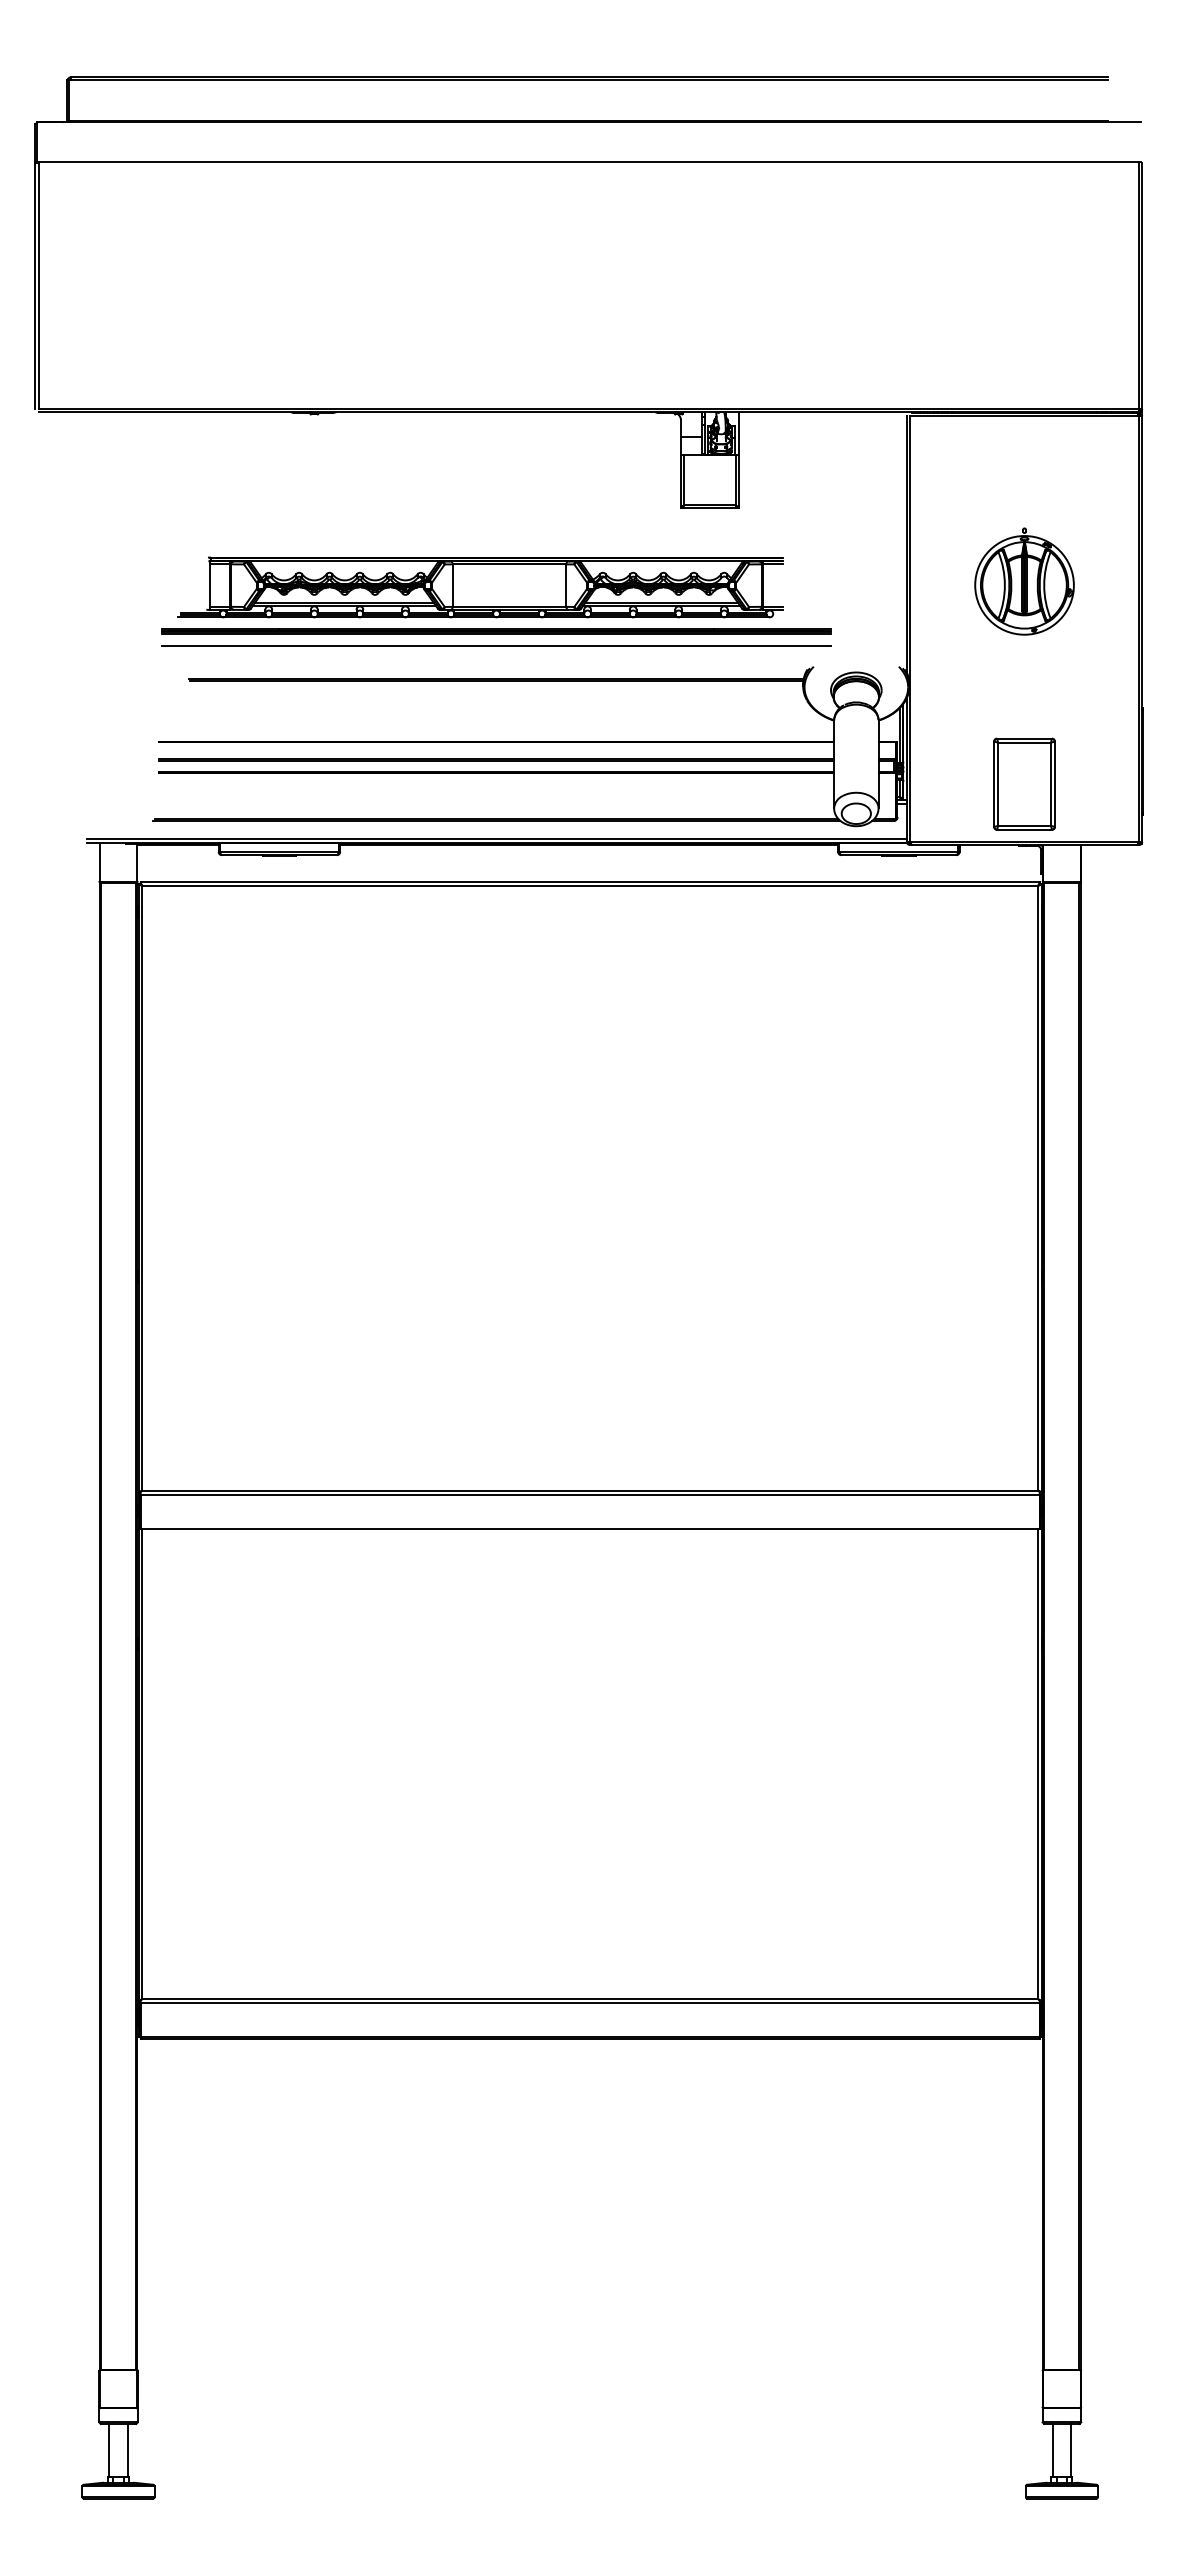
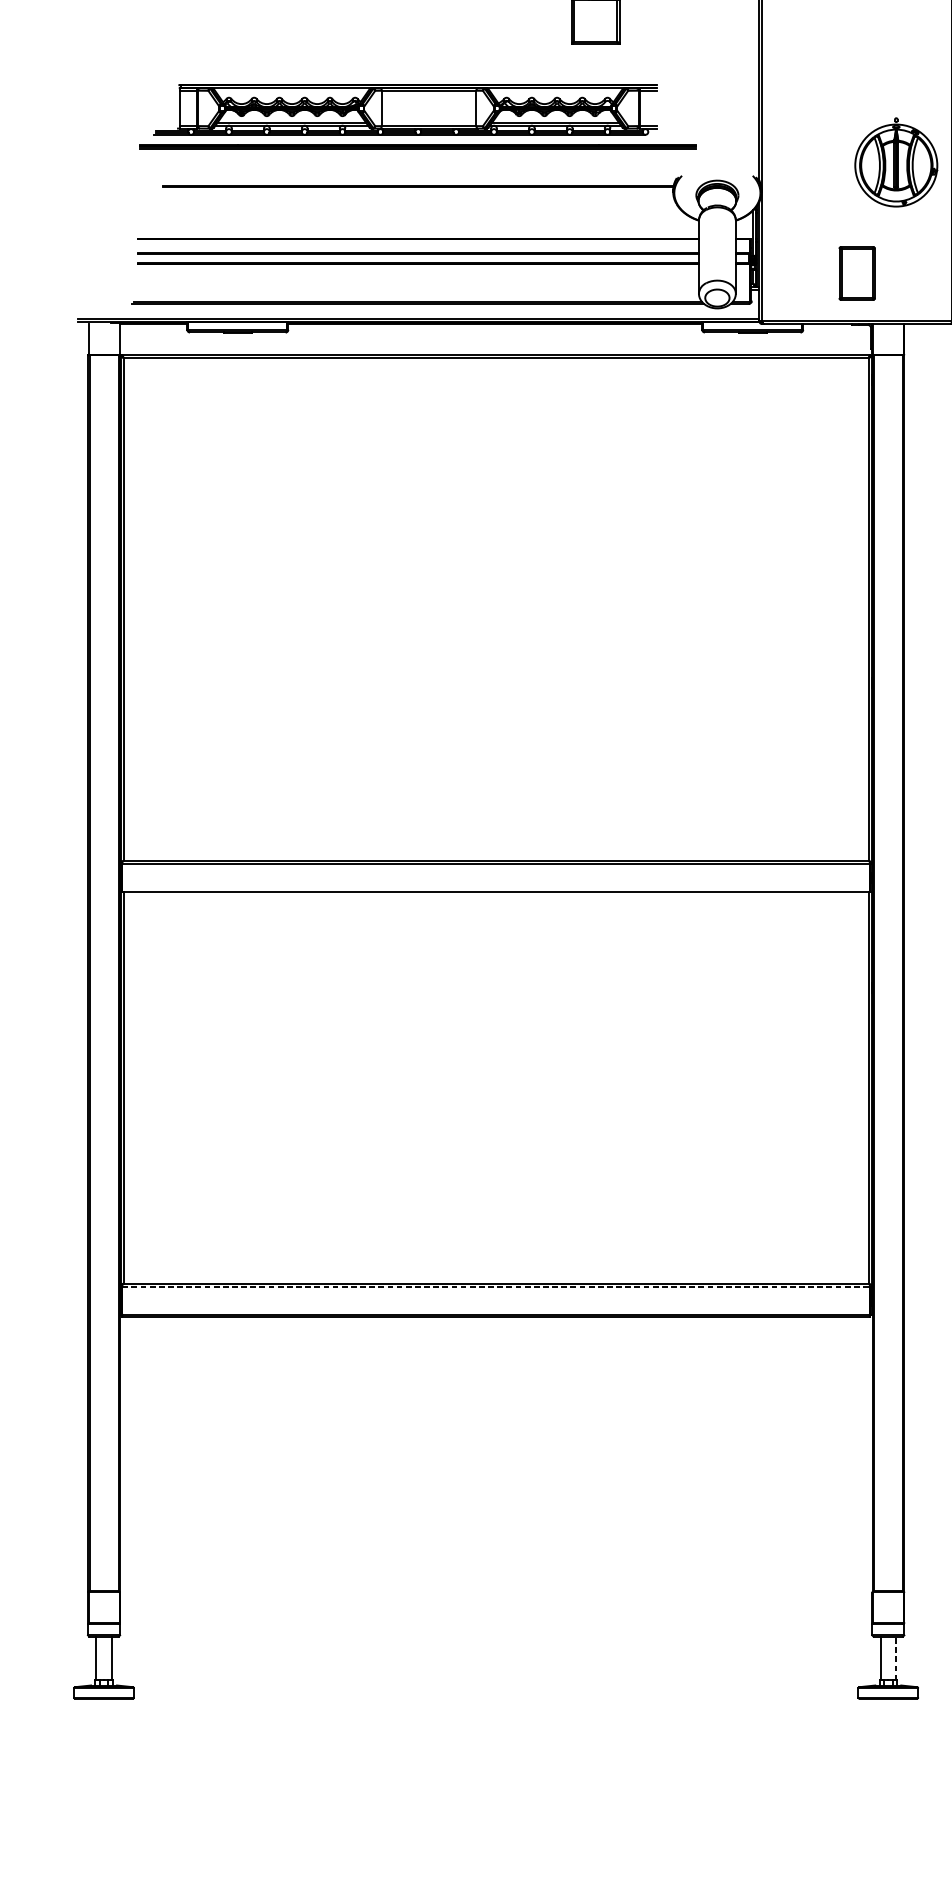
part: (1024, 581) -> (896, 162), moved
line: (496, 645) -> (418, 158), removed
part: (1024, 783) -> (857, 272), size x0.7
line: (590, 2003) -> (496, 1287), solid -> dashed
line: (1071, 2449) -> (896, 1657), solid -> dashed

